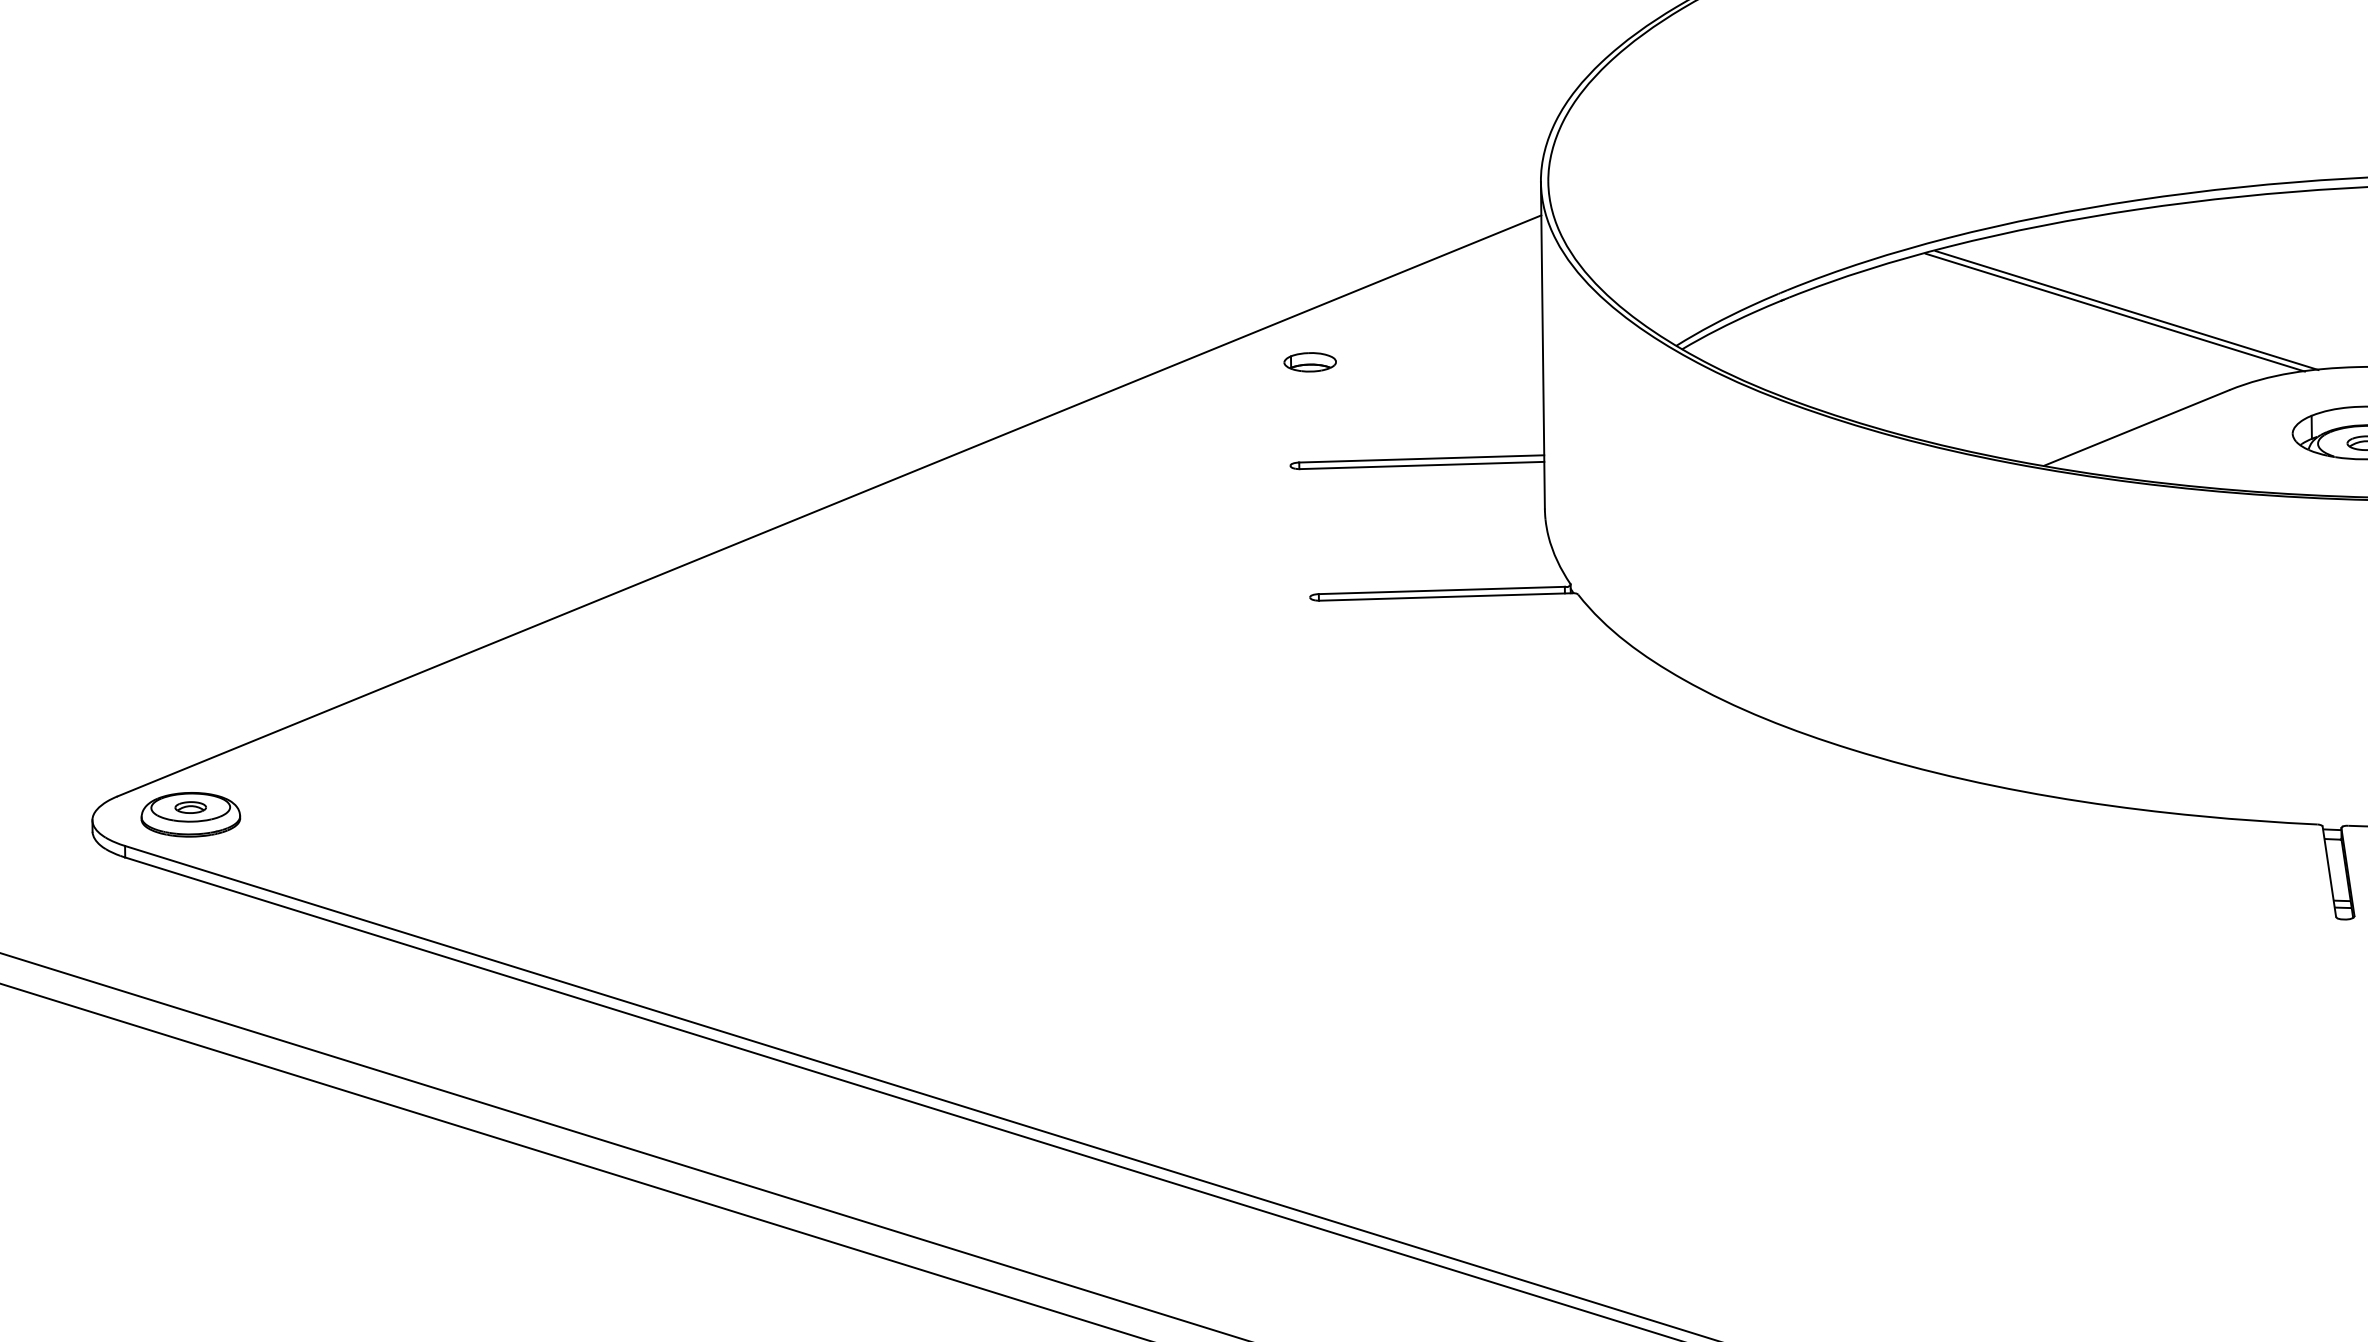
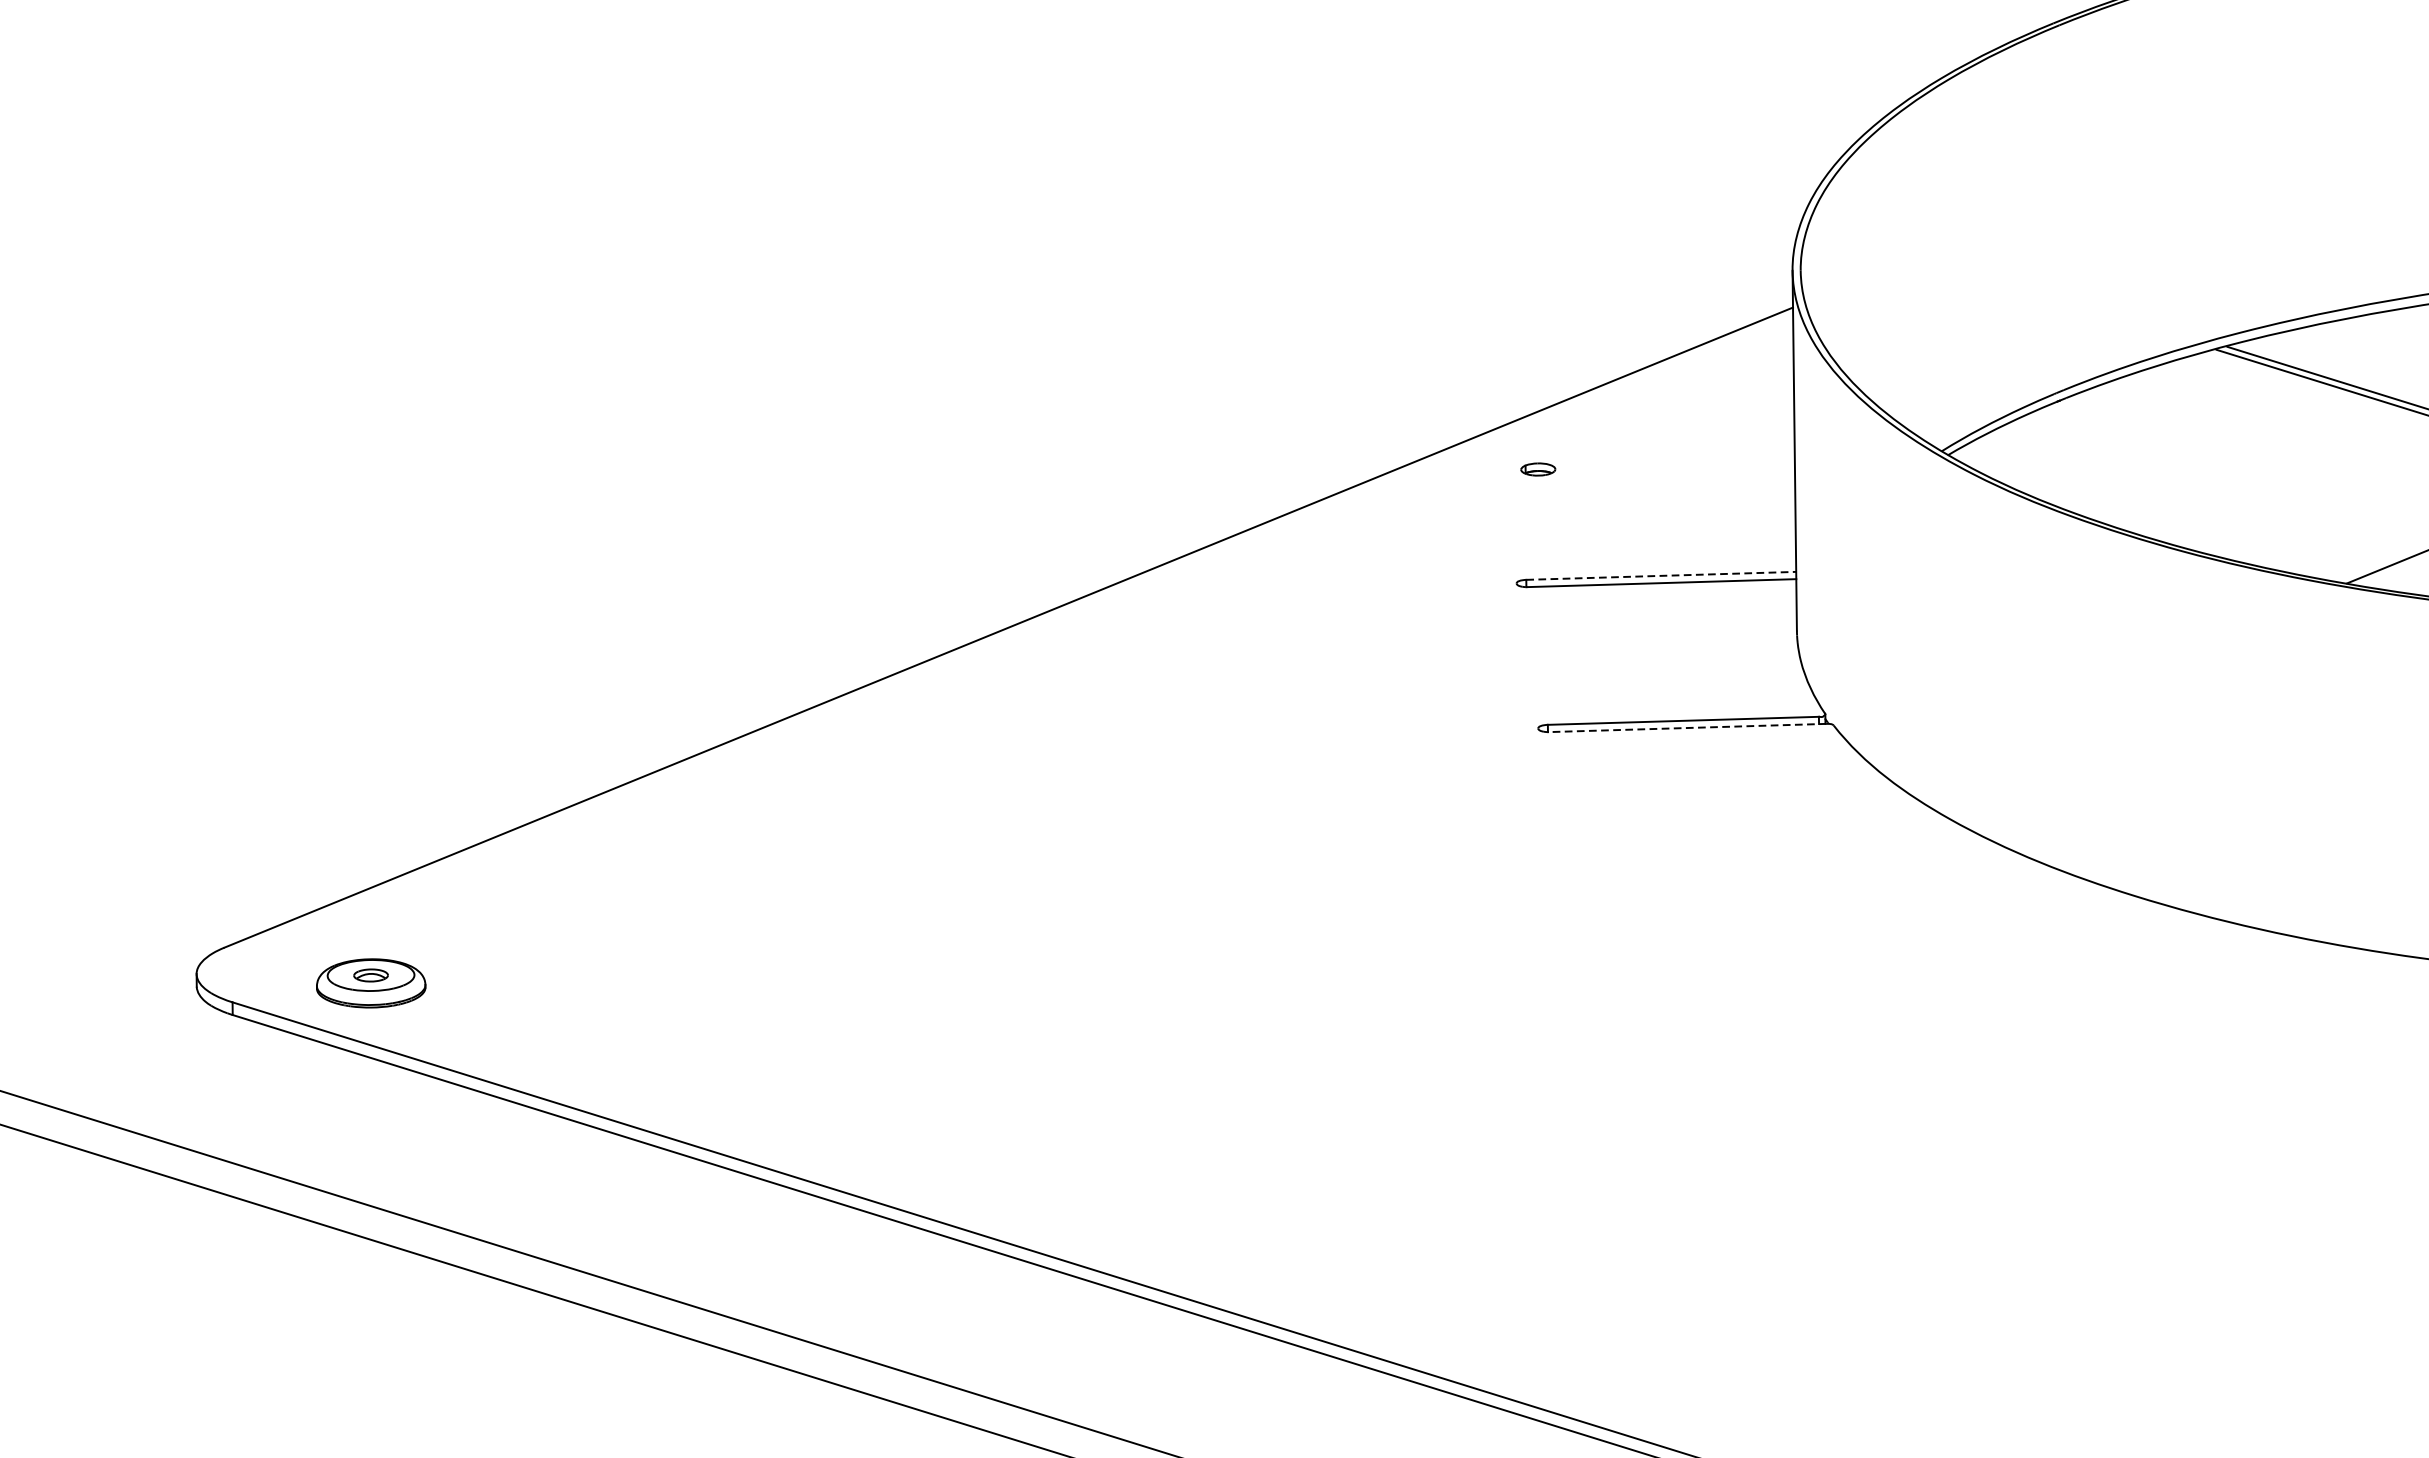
part: (1309, 362) -> (1537, 469), size x0.6
line: (1421, 458) -> (1660, 575), solid -> dashed
line: (1445, 596) -> (1687, 727), solid -> dashed
part: (190, 814) -> (370, 983), moved

